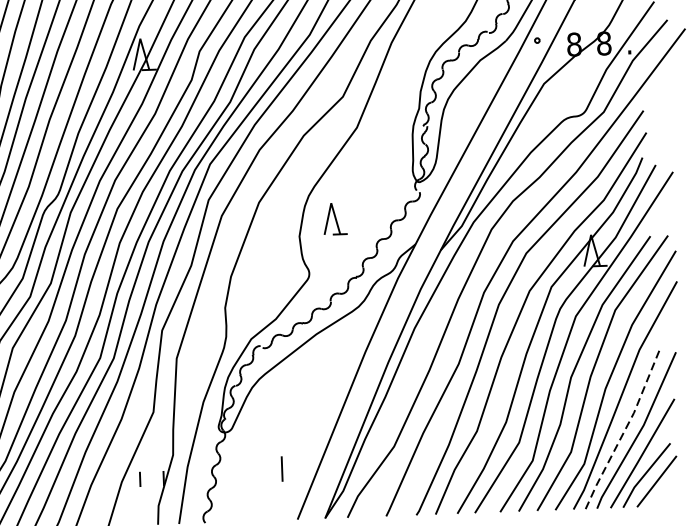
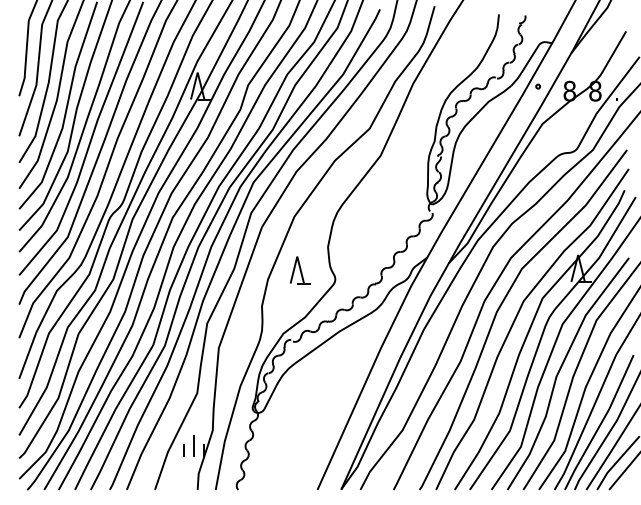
part: (334, 219) -> (299, 270), moved
line: (625, 428) -> (601, 422), dashed -> solid
line: (281, 468) -> (193, 445), moved

